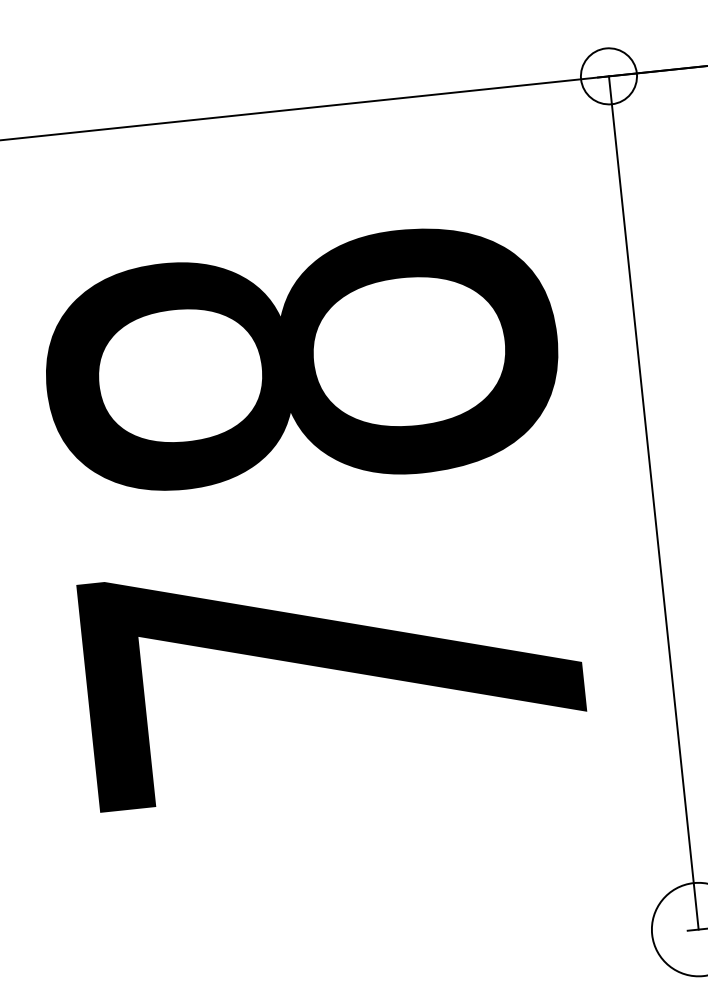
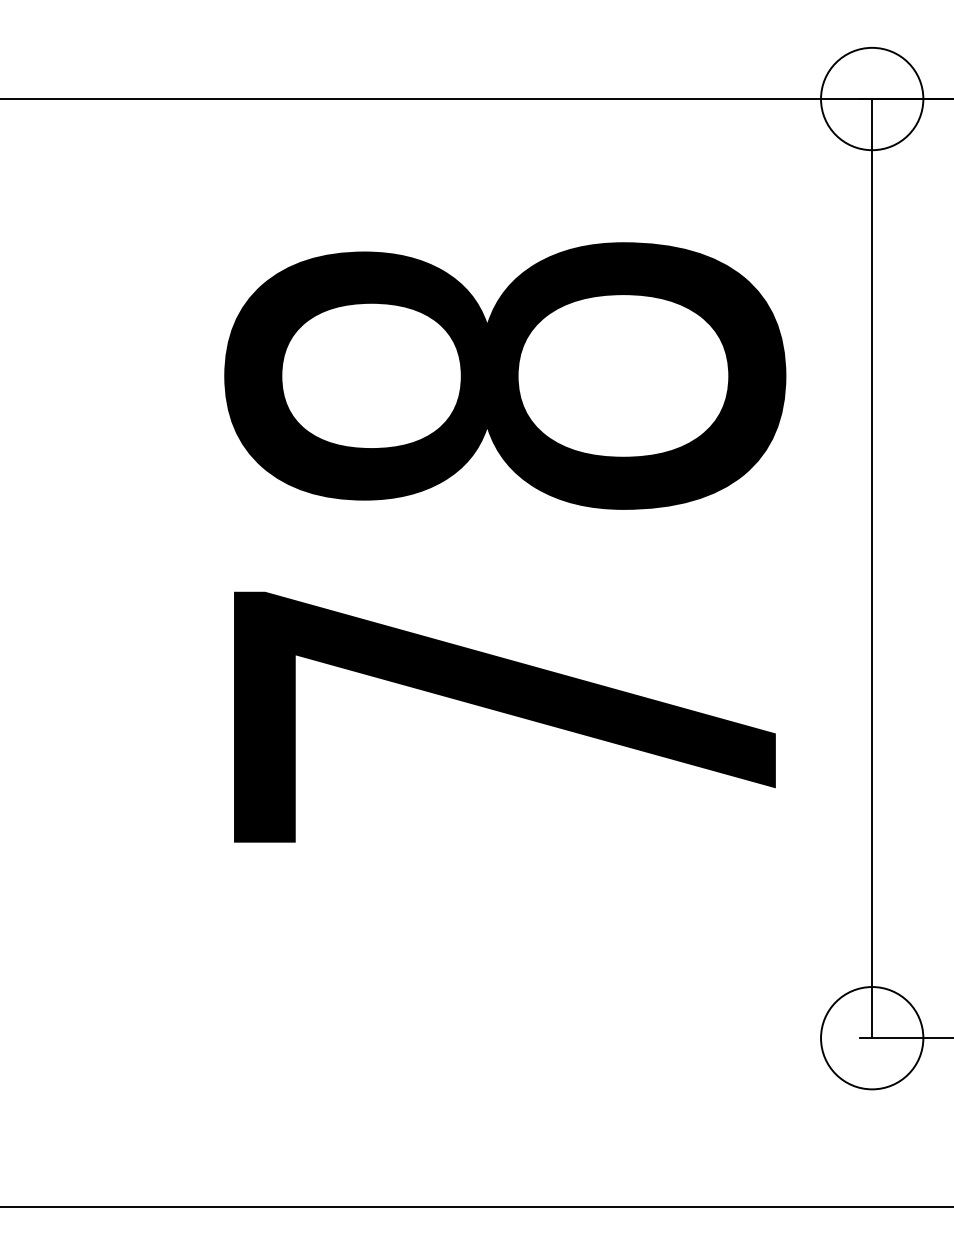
circle: (609, 75) -> (872, 98), size x1.67

